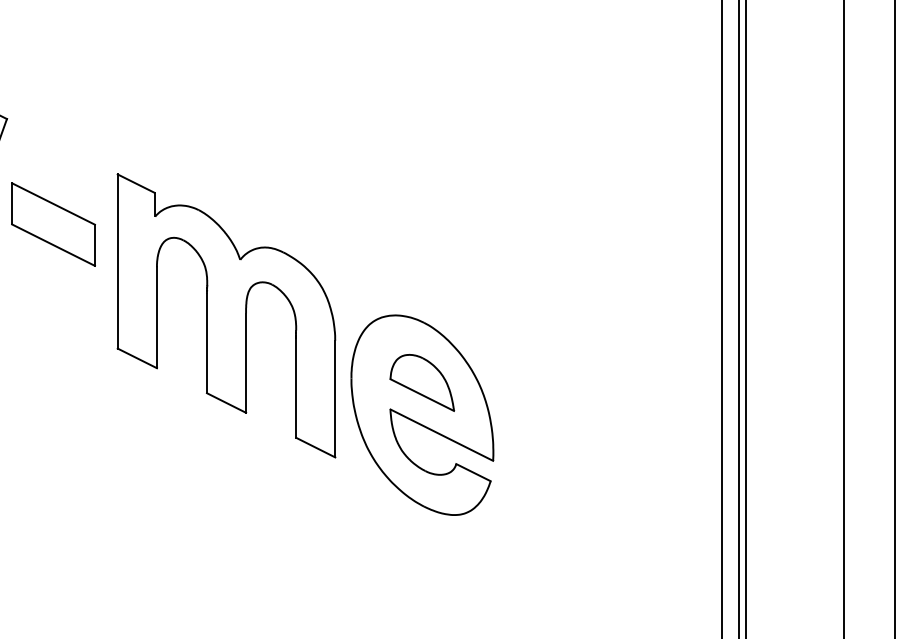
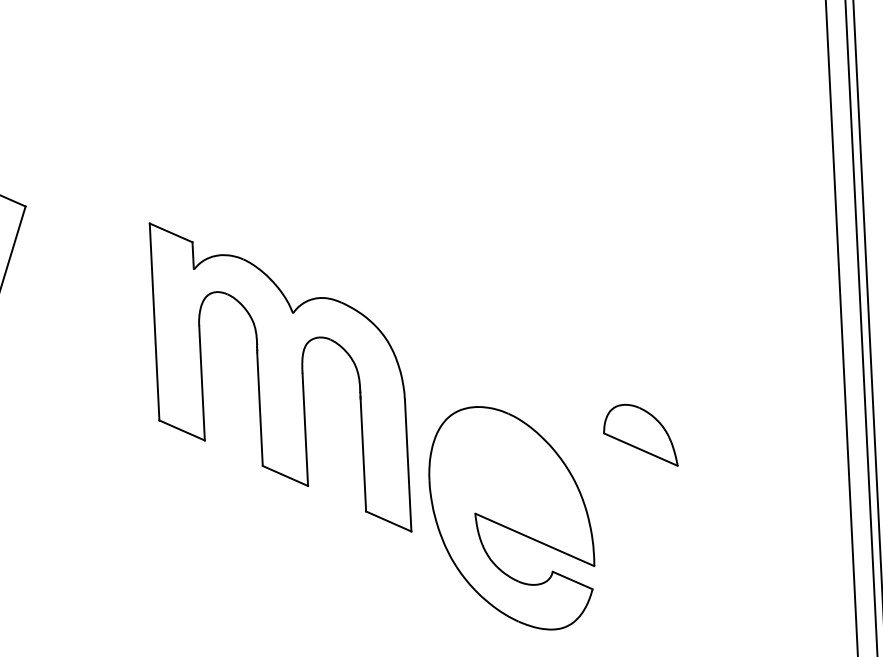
part: (53, 224) -> (84, 323), removed
part: (226, 315) -> (280, 377), moved
part: (422, 382) -> (640, 435), moved

